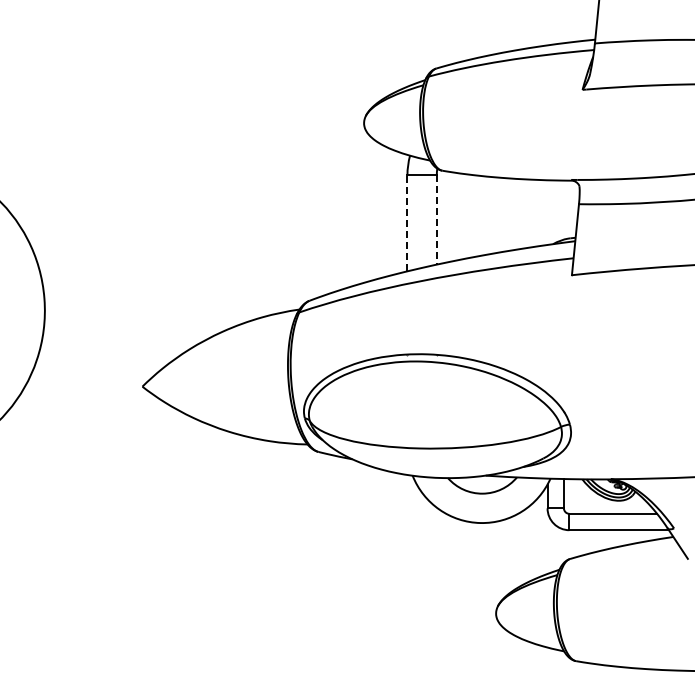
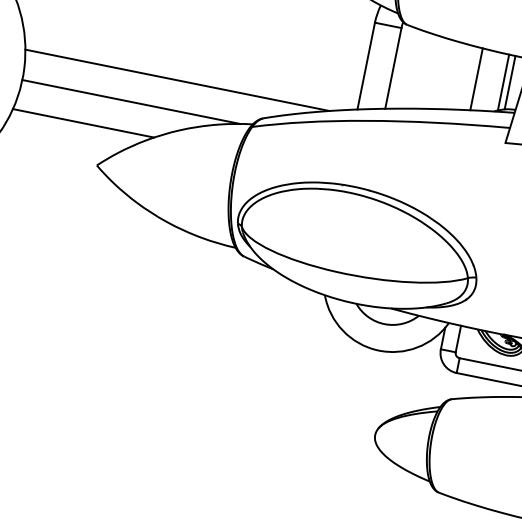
line: (563, 209) -> (509, 82), added
line: (556, 211) -> (503, 82), added
line: (527, 213) -> (476, 79), added
line: (436, 219) -> (393, 67), dashed -> solid
line: (407, 222) -> (366, 65), dashed -> solid
line: (209, 278) -> (177, 79), added
line: (164, 311) -> (130, 101), added
line: (119, 344) -> (83, 123), added

